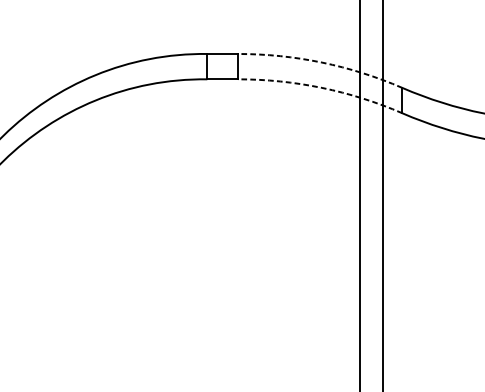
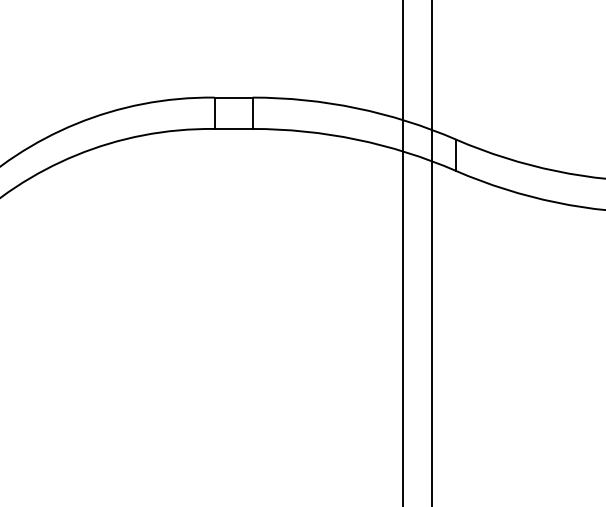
arc: (321, 62) -> (356, 108), dashed -> solid
arc: (321, 87) -> (356, 139), dashed -> solid

